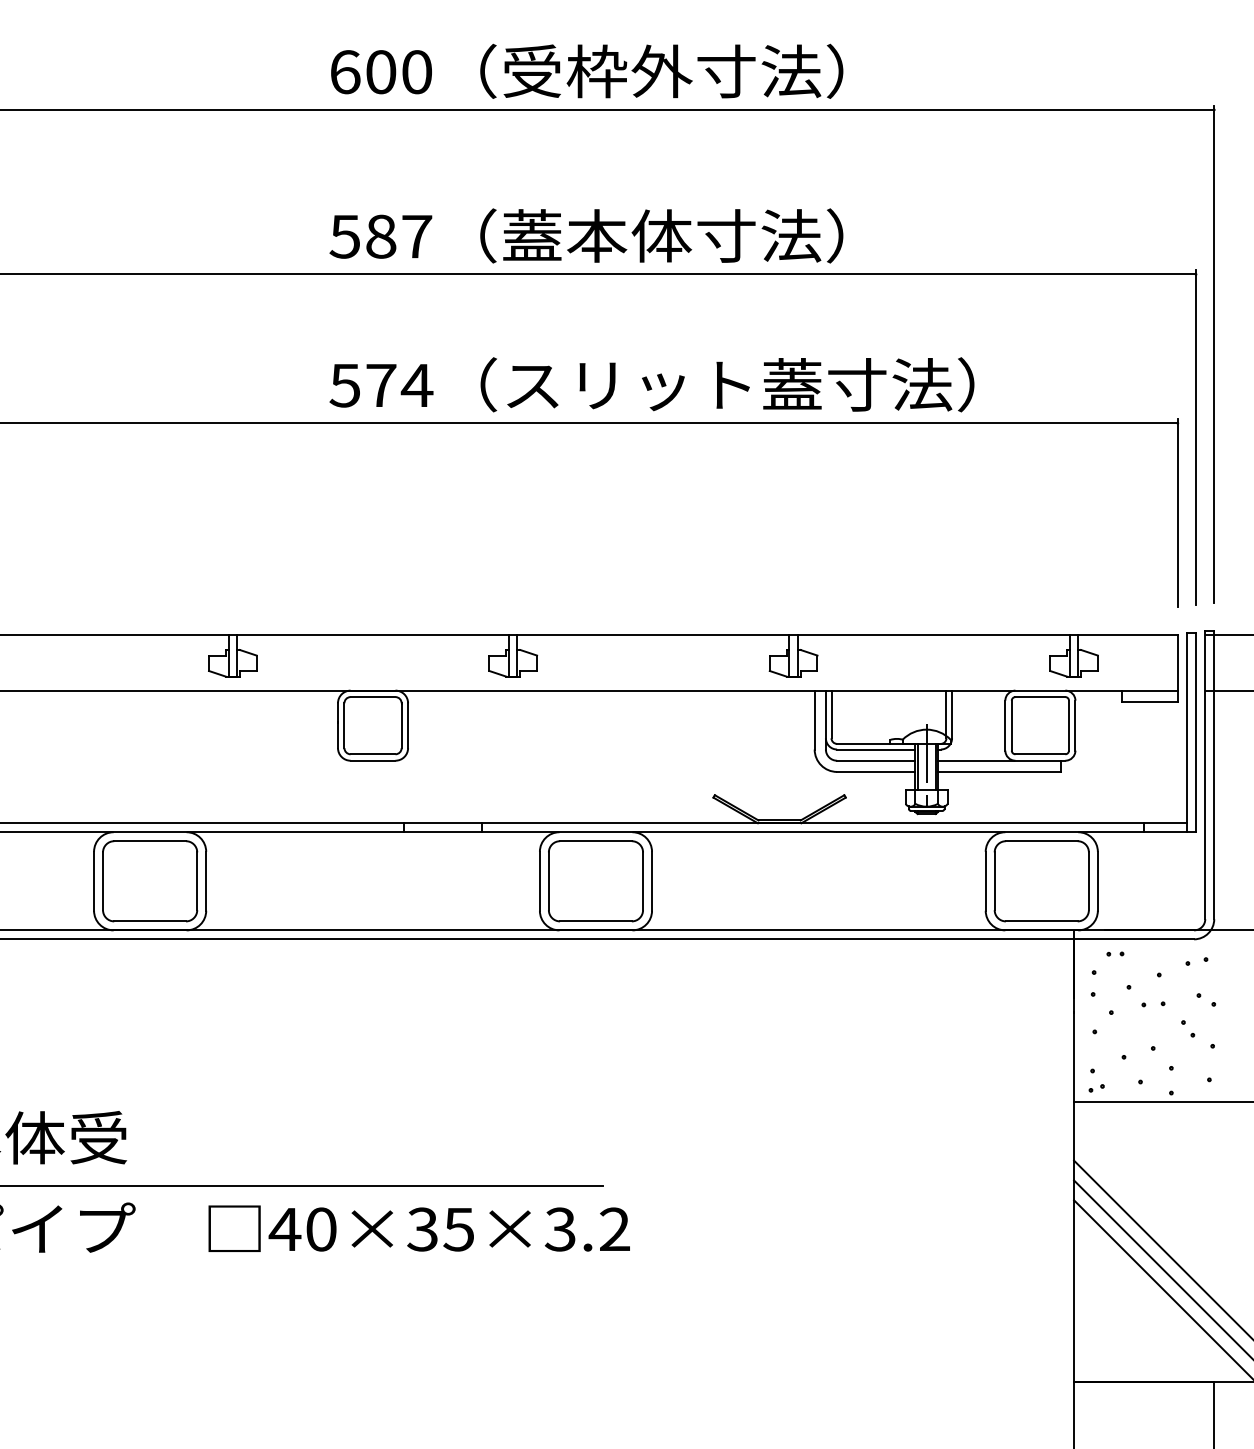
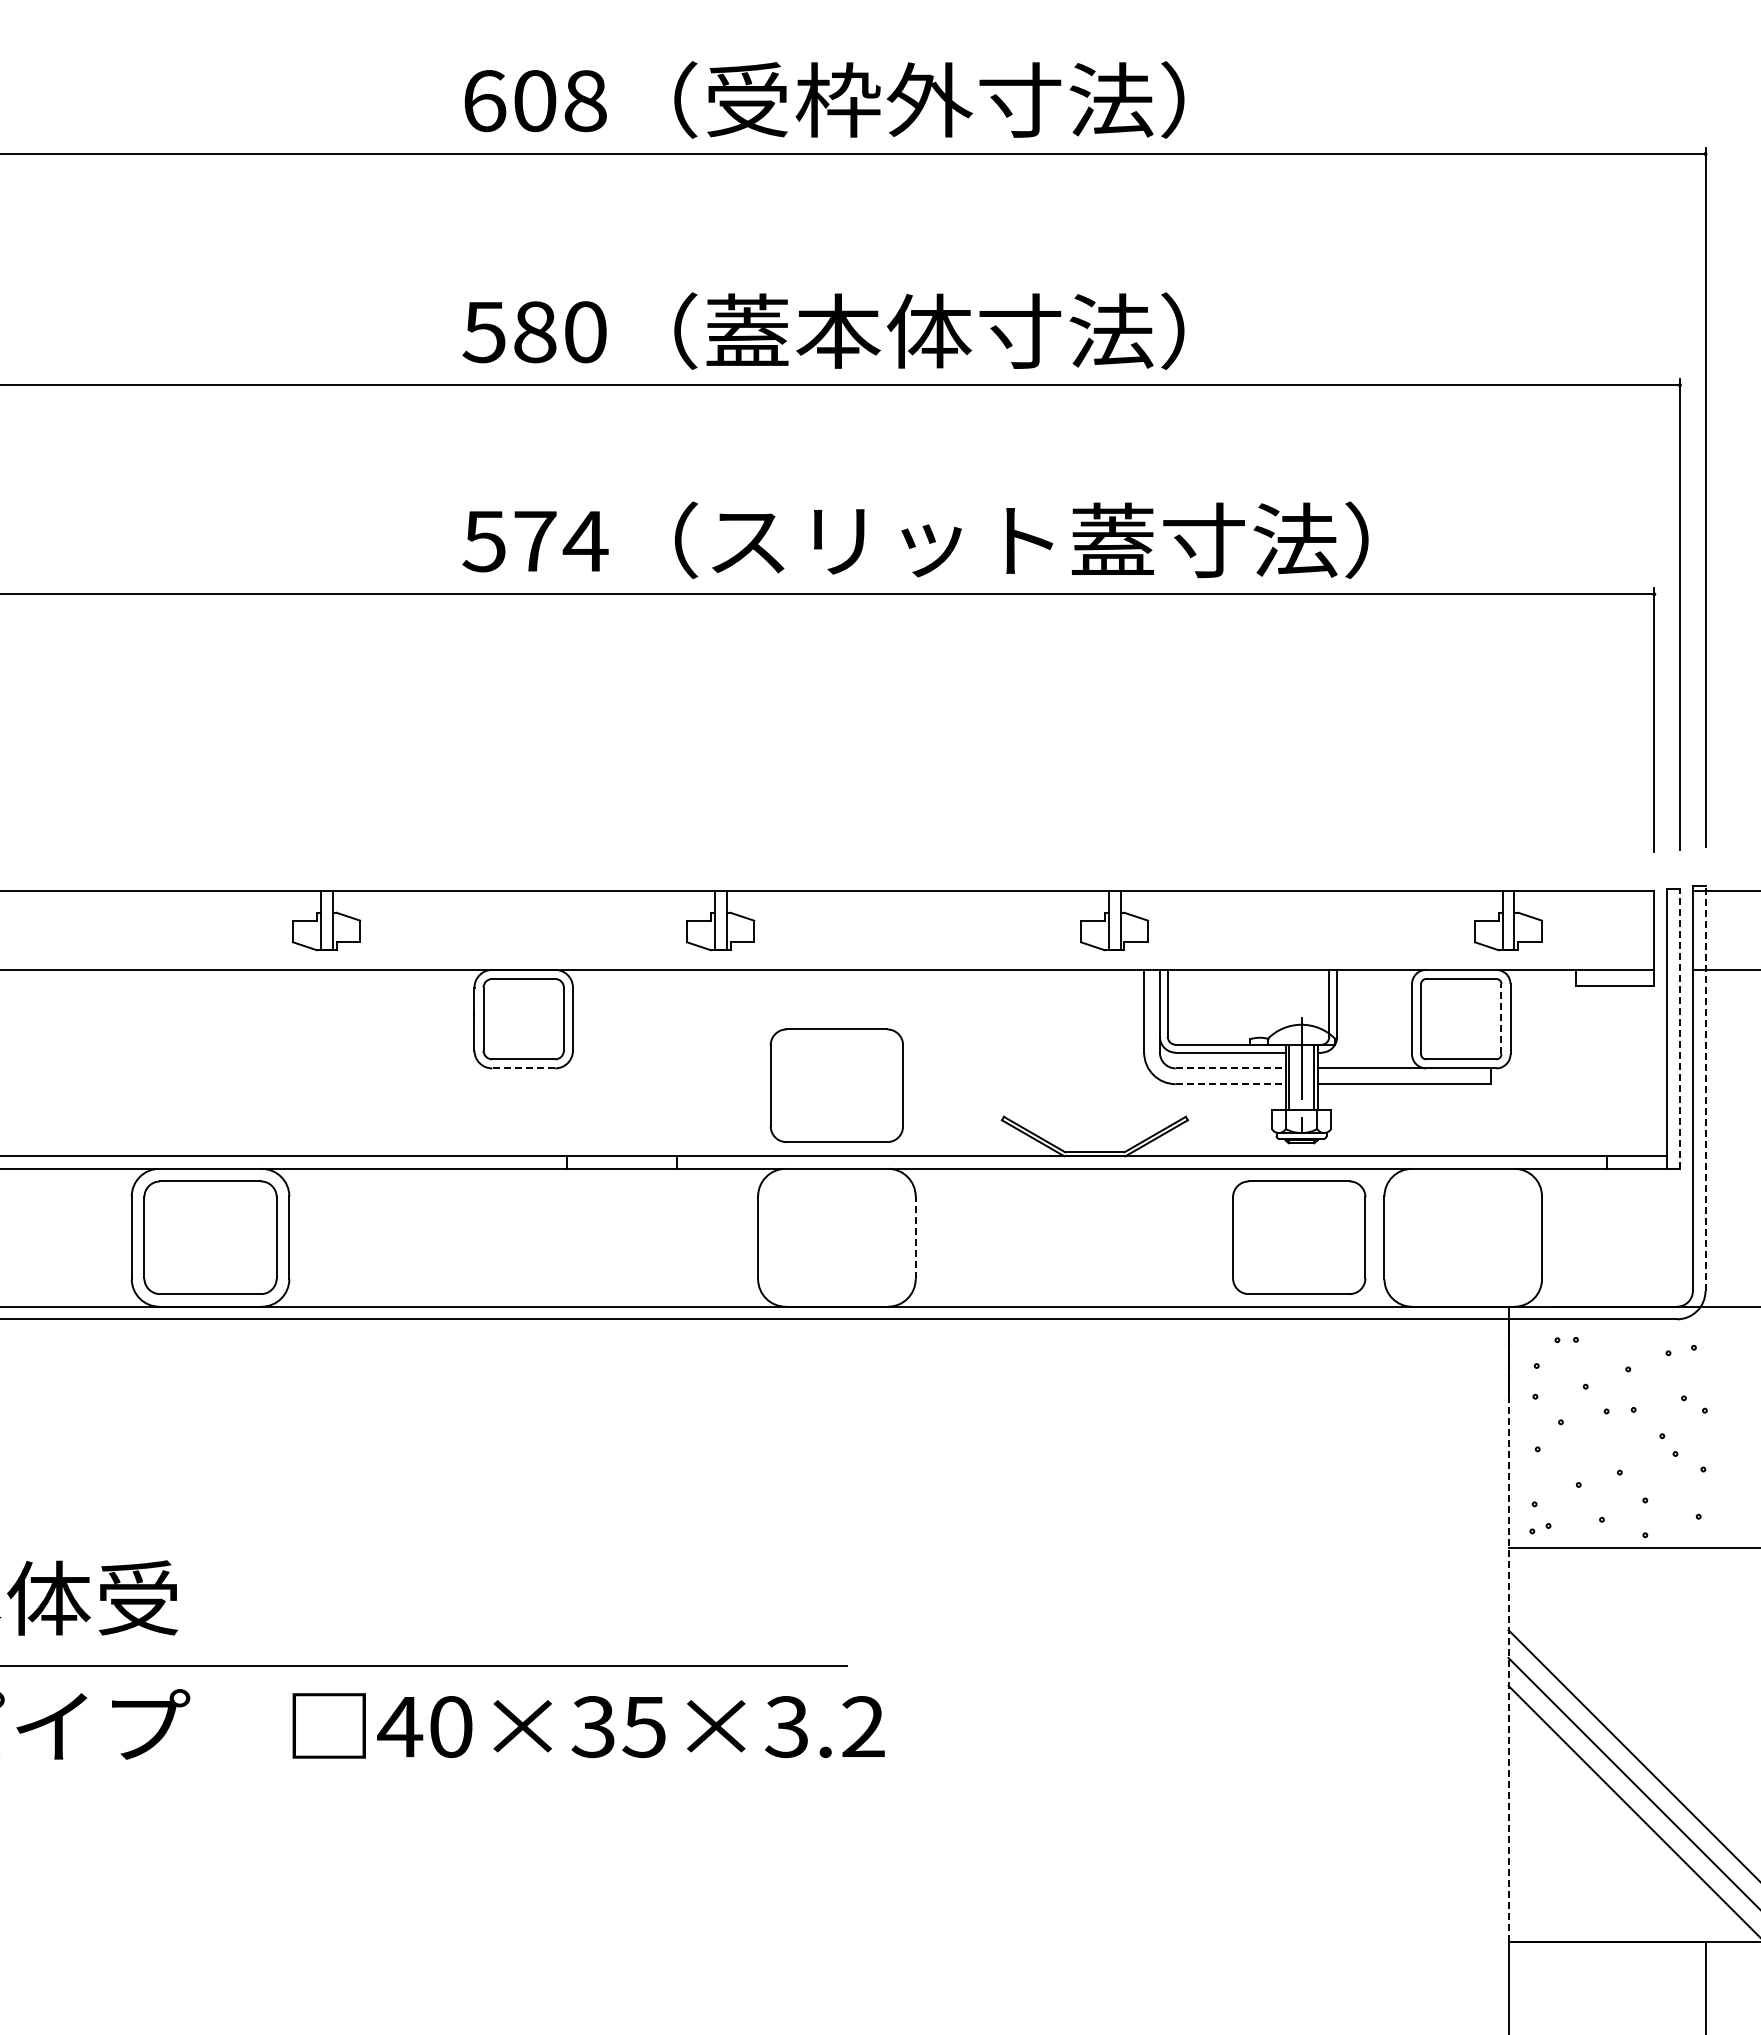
text: (417, 71) -> (585, 100), 600 -> 608
text: (417, 236) -> (585, 332), 587 -> 580
line: (1069, 725) -> (1501, 1018), solid -> dashed
line: (1195, 733) -> (1679, 1029), solid -> dashed
line: (372, 760) -> (523, 1068), solid -> dashed
line: (876, 760) -> (1230, 1068), solid -> dashed
line: (876, 772) -> (1230, 1084), solid -> dashed
line: (1214, 775) -> (1705, 1088), solid -> dashed
part: (595, 881) -> (836, 1085), moved
line: (651, 881) -> (915, 1237), solid -> dashed
part: (1041, 881) -> (1299, 1237), moved
line: (1074, 1160) -> (1508, 1629), solid -> dashed

